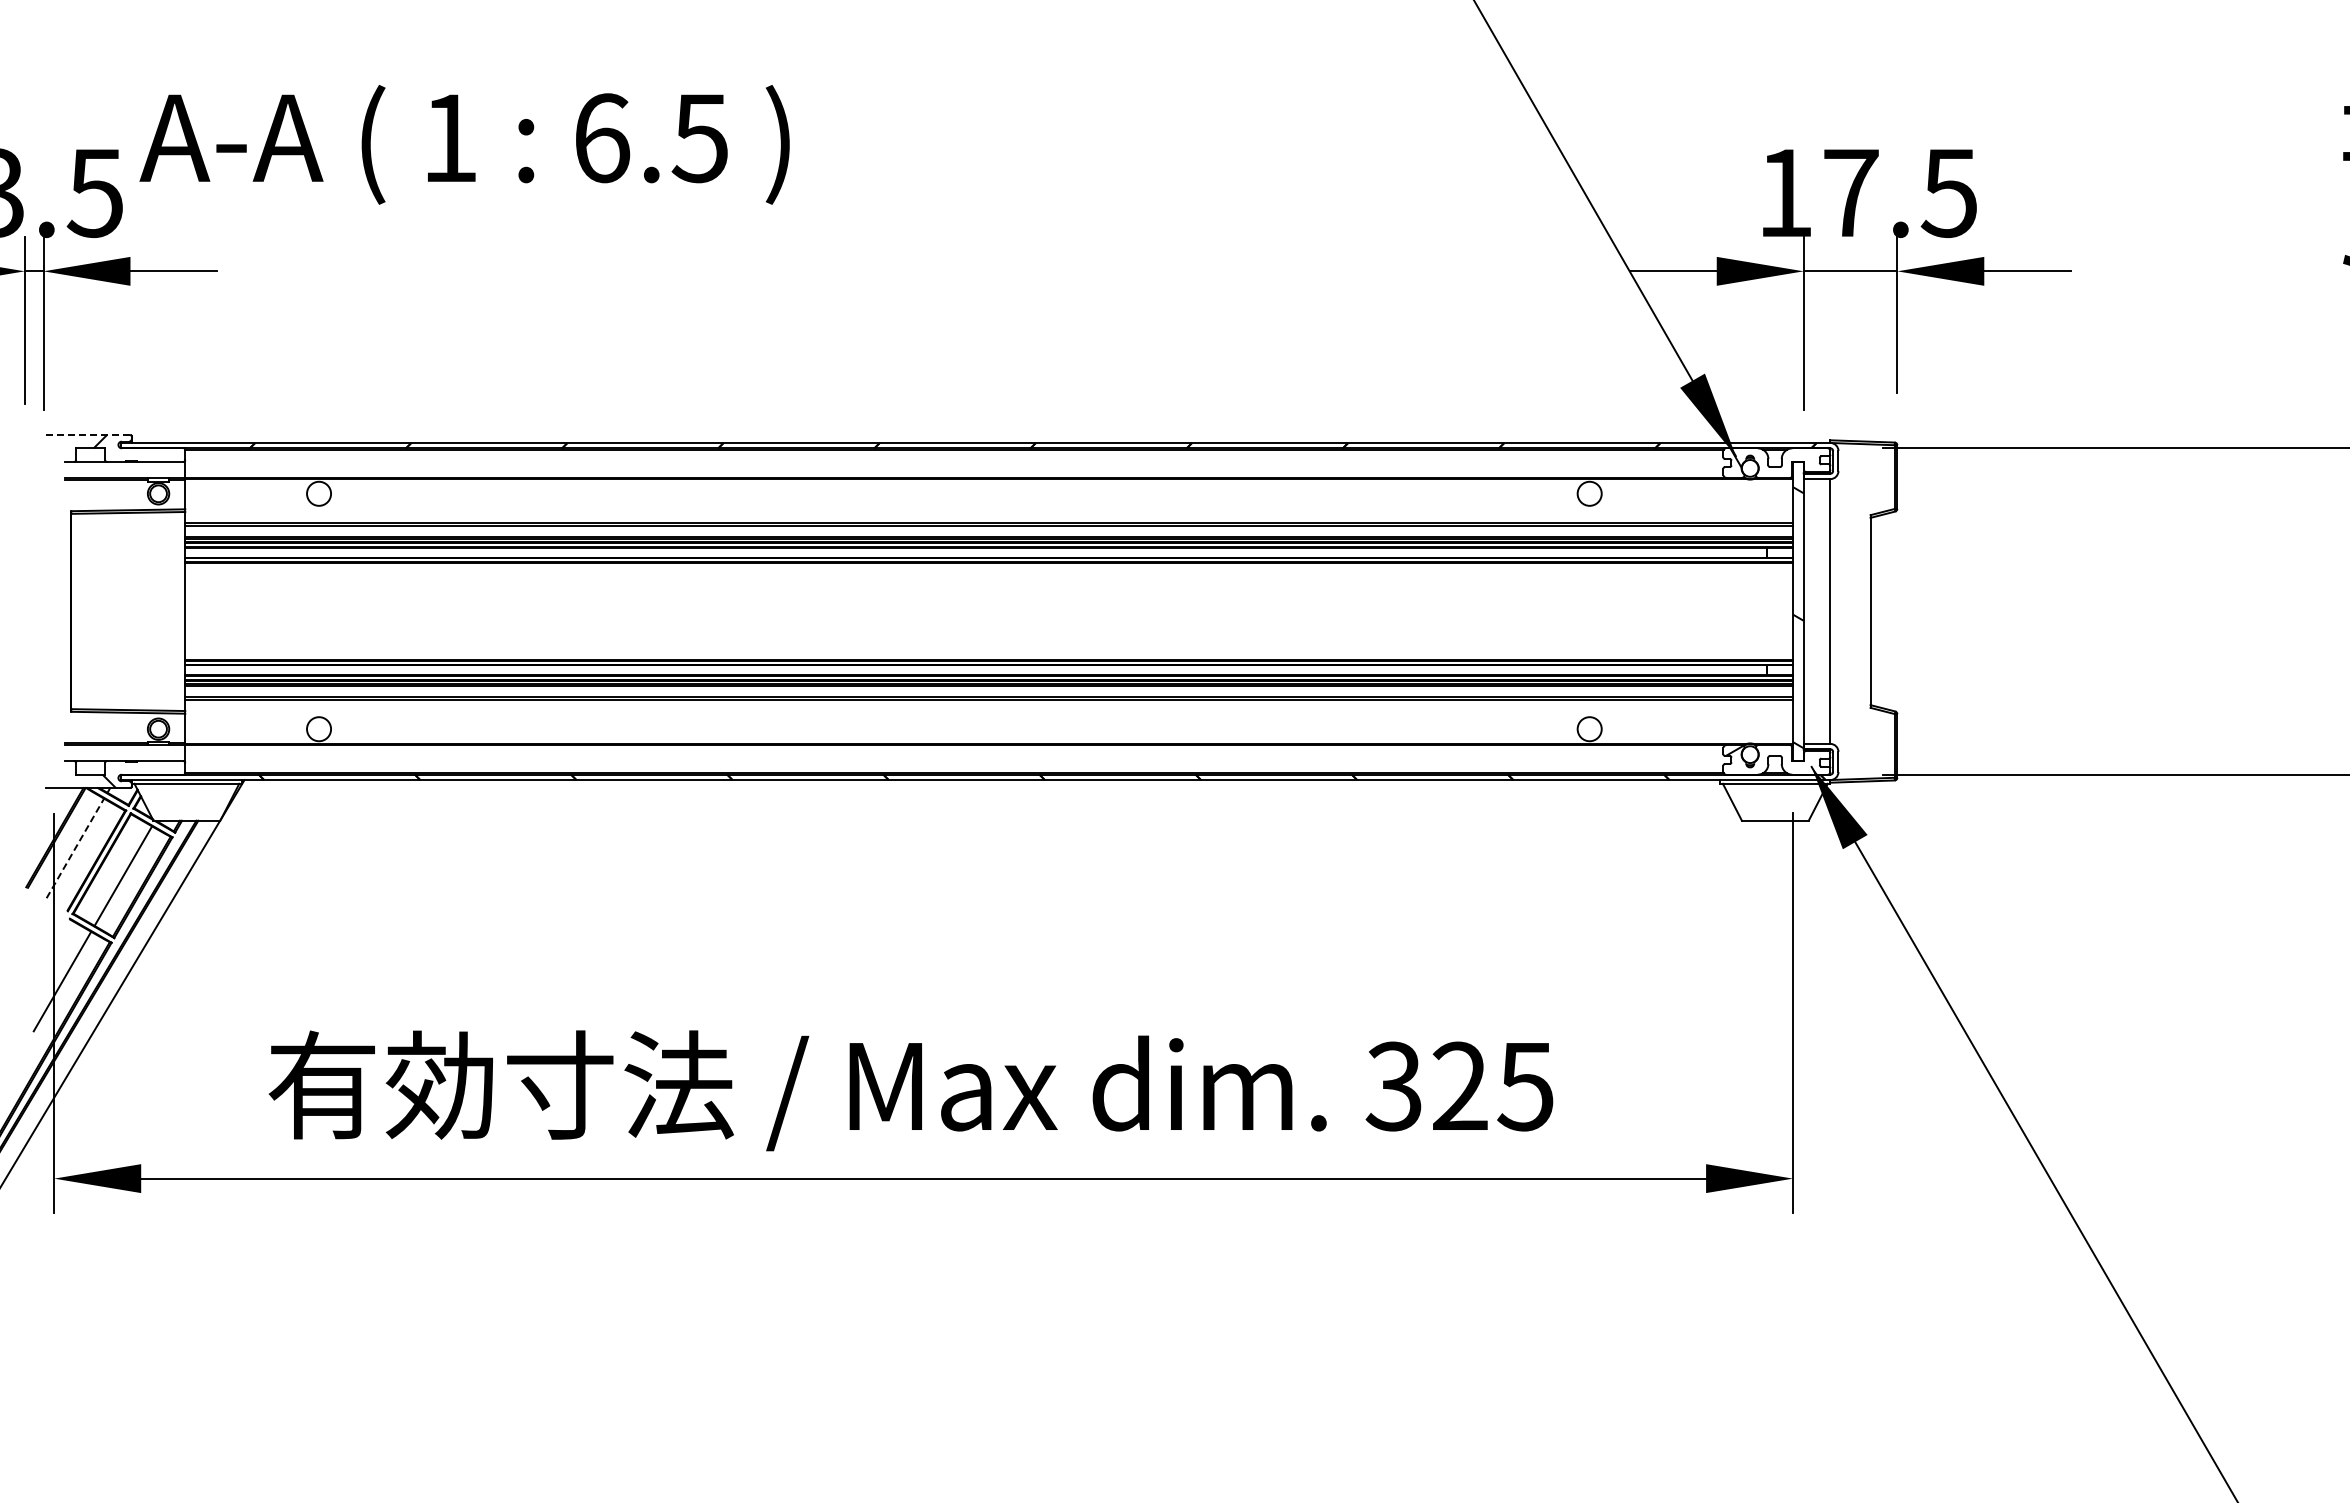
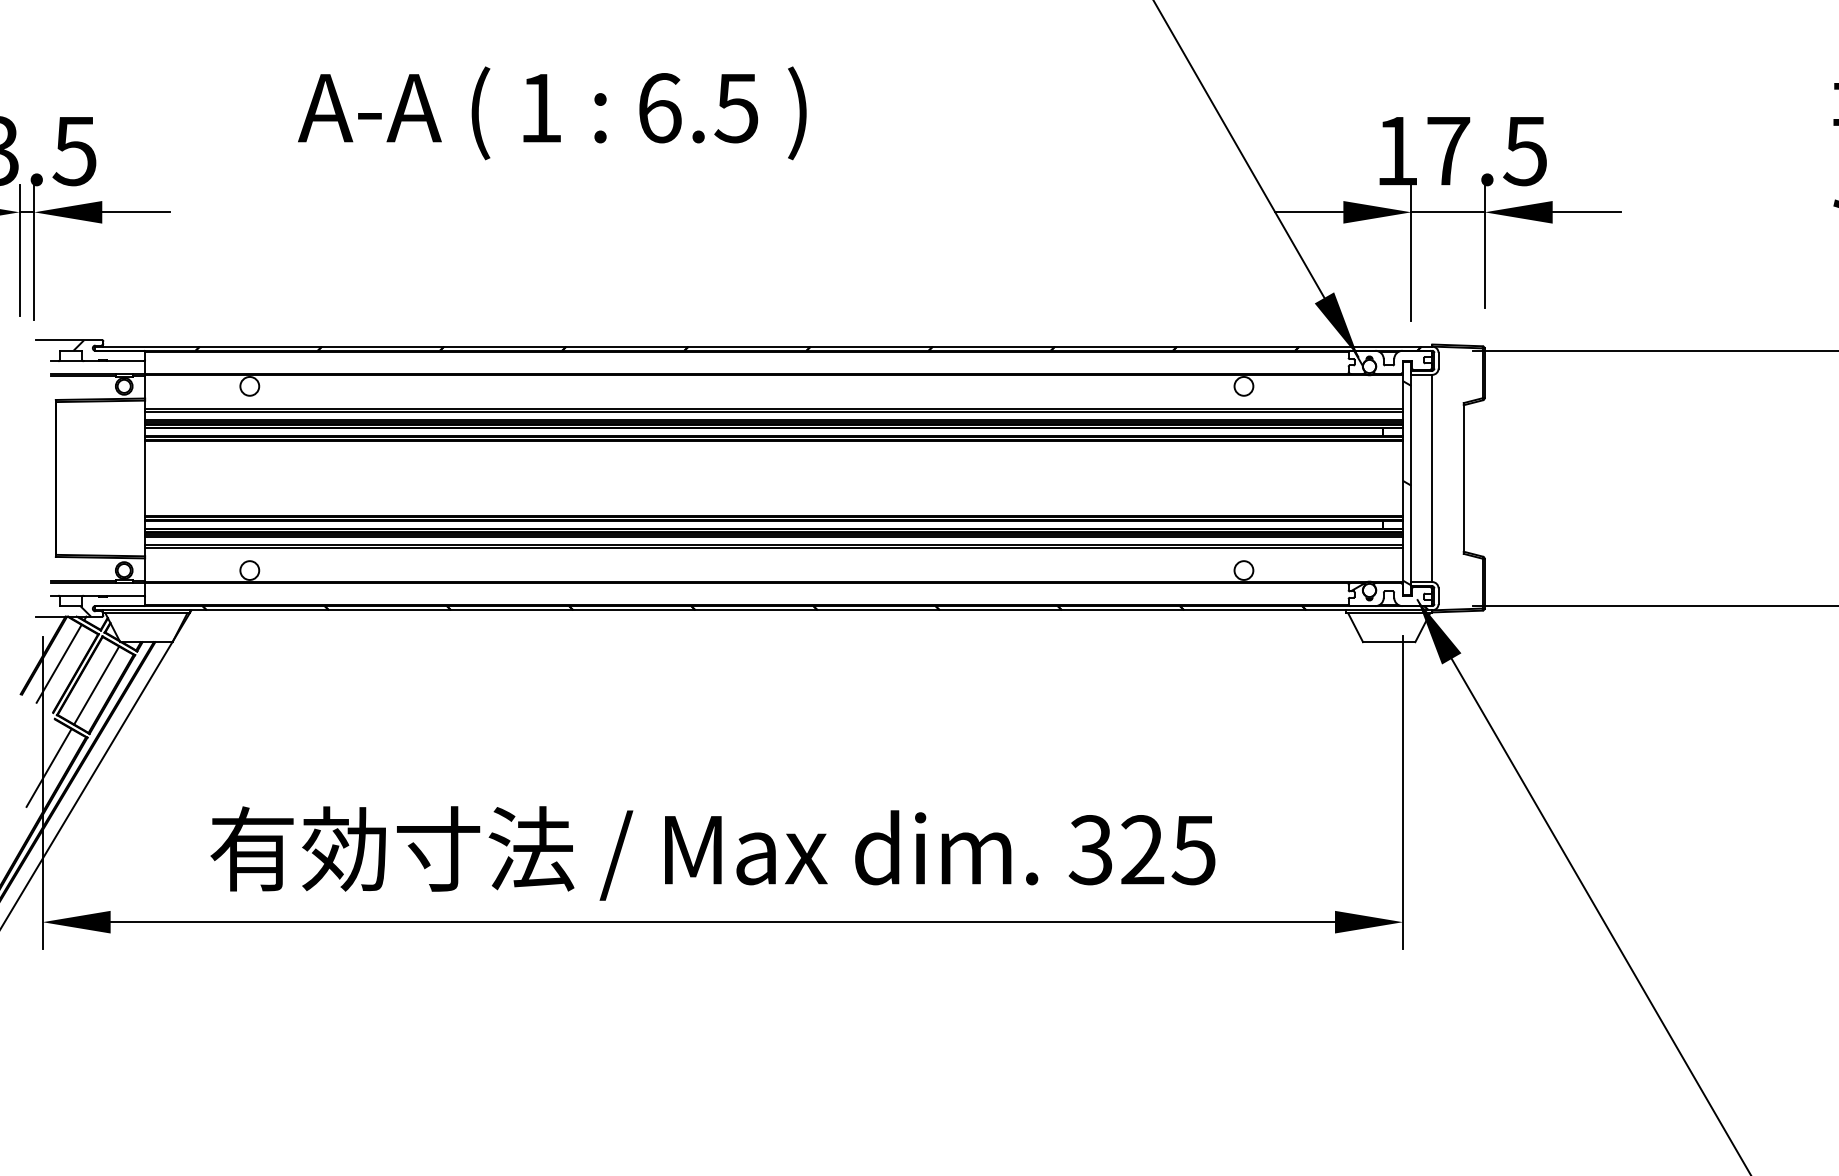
text: (464, 144) -> (552, 113), moved
line: (88, 434) -> (69, 339), dashed -> solid
line: (75, 848) -> (59, 663), dashed -> solid

